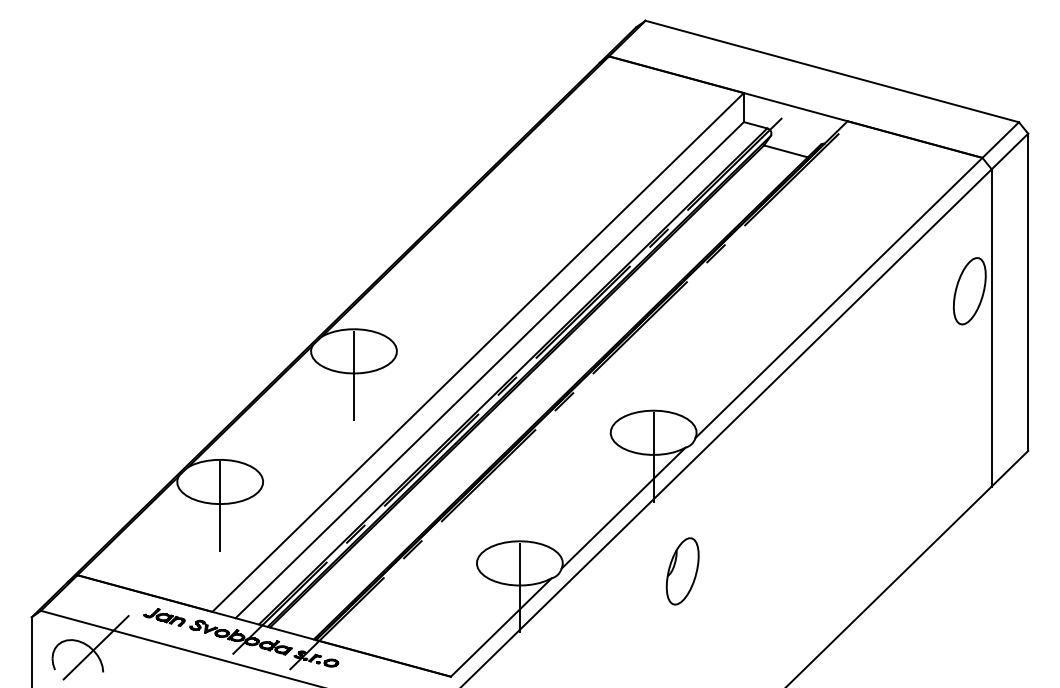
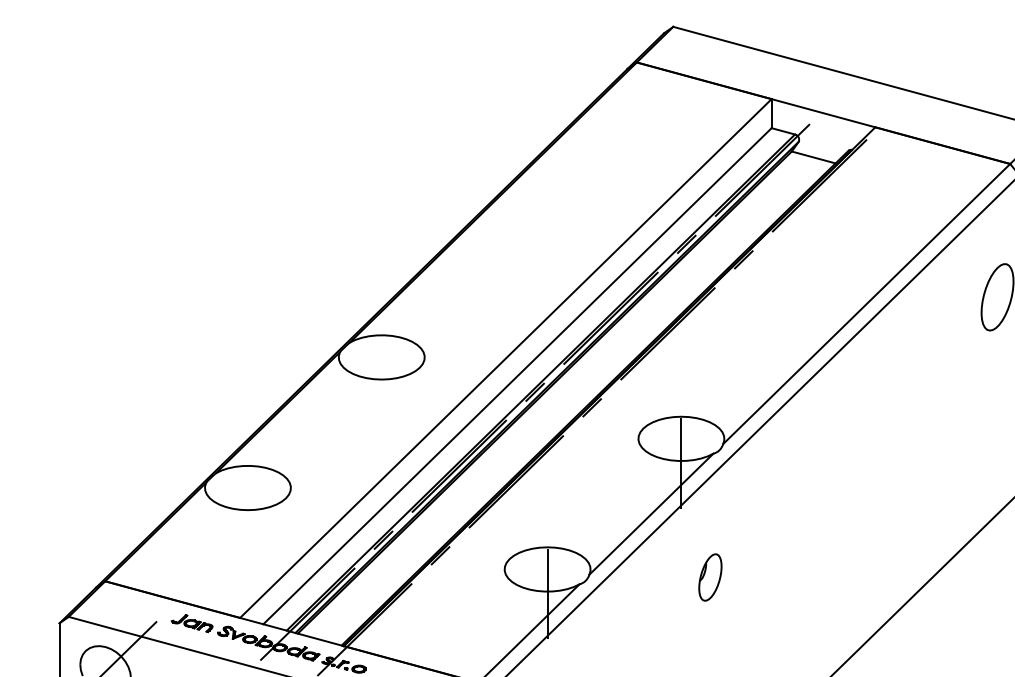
line: (354, 375) -> (382, 381), removed
line: (220, 506) -> (248, 512), removed
part: (682, 571) -> (710, 577), size x0.7

